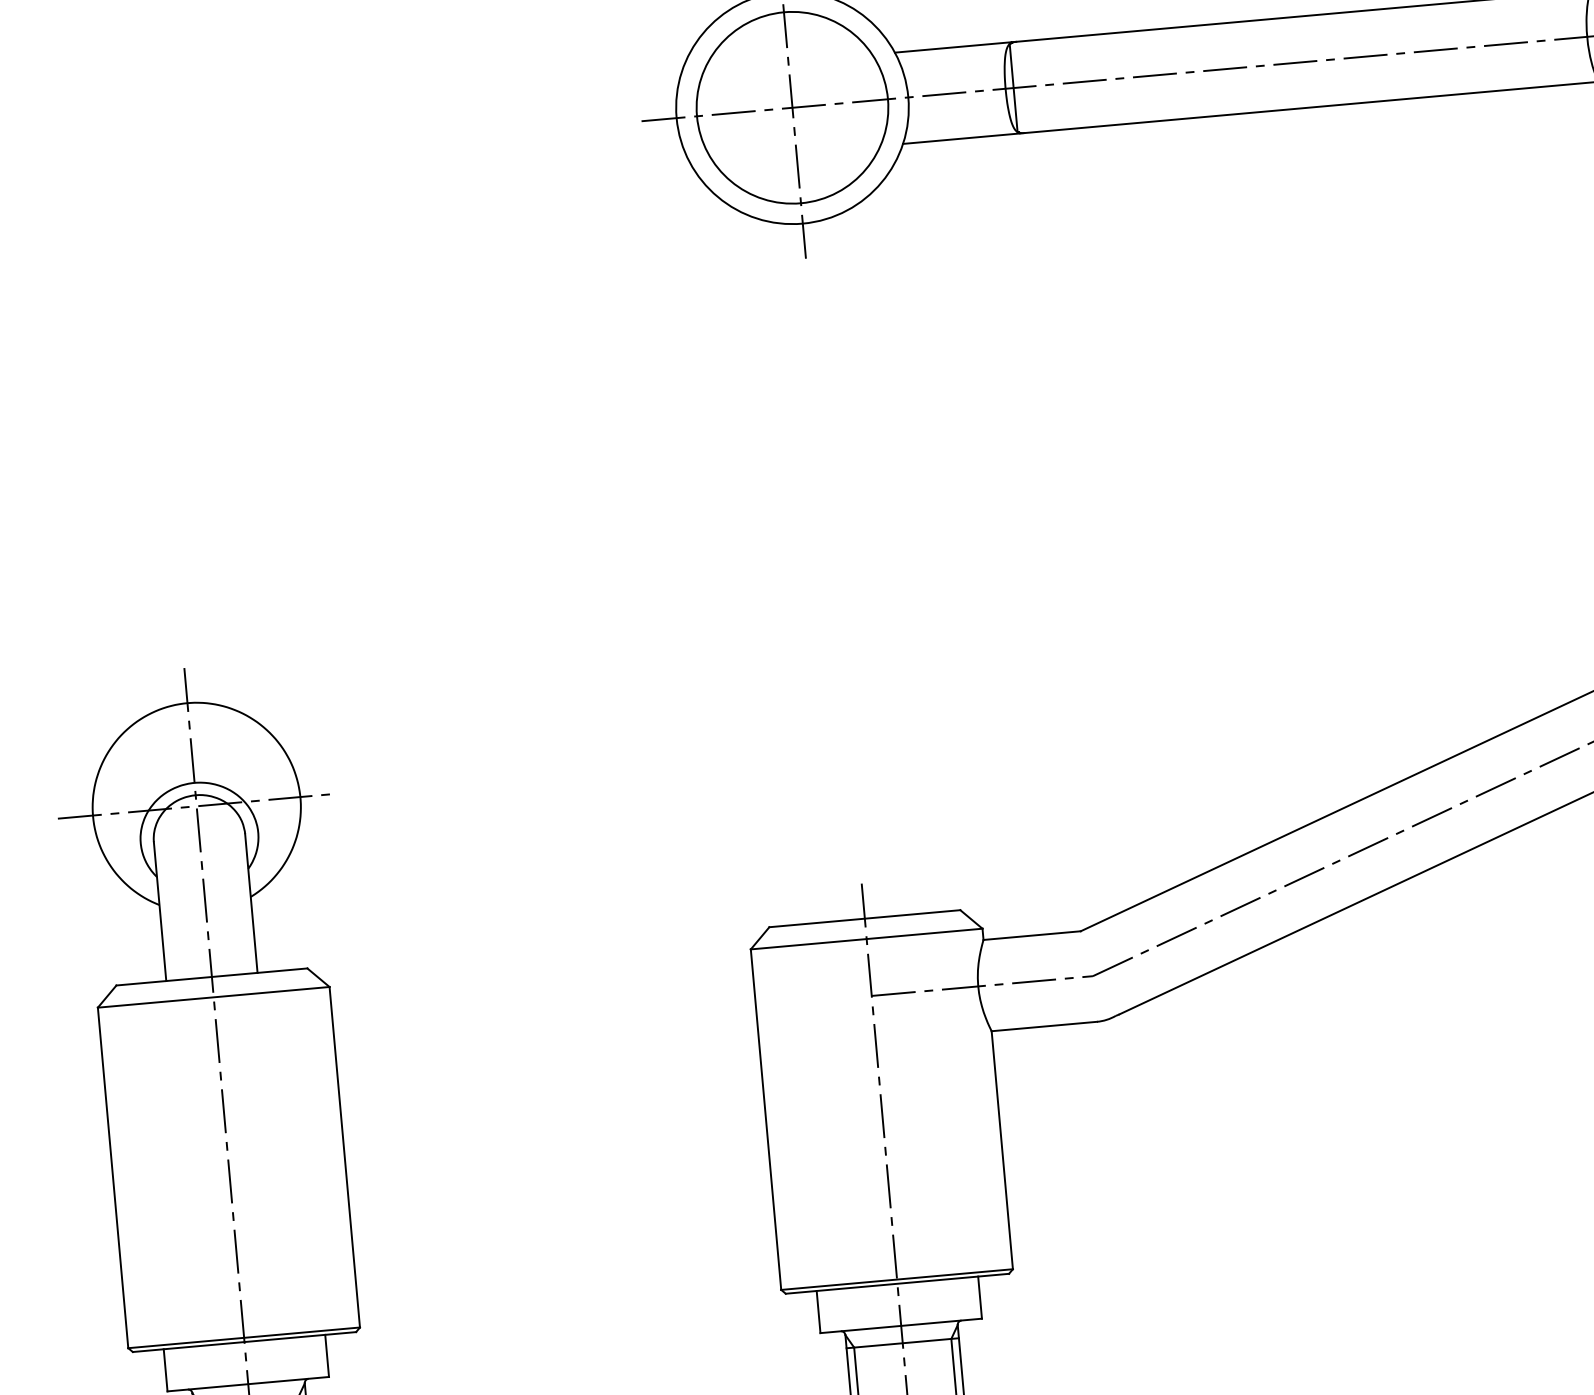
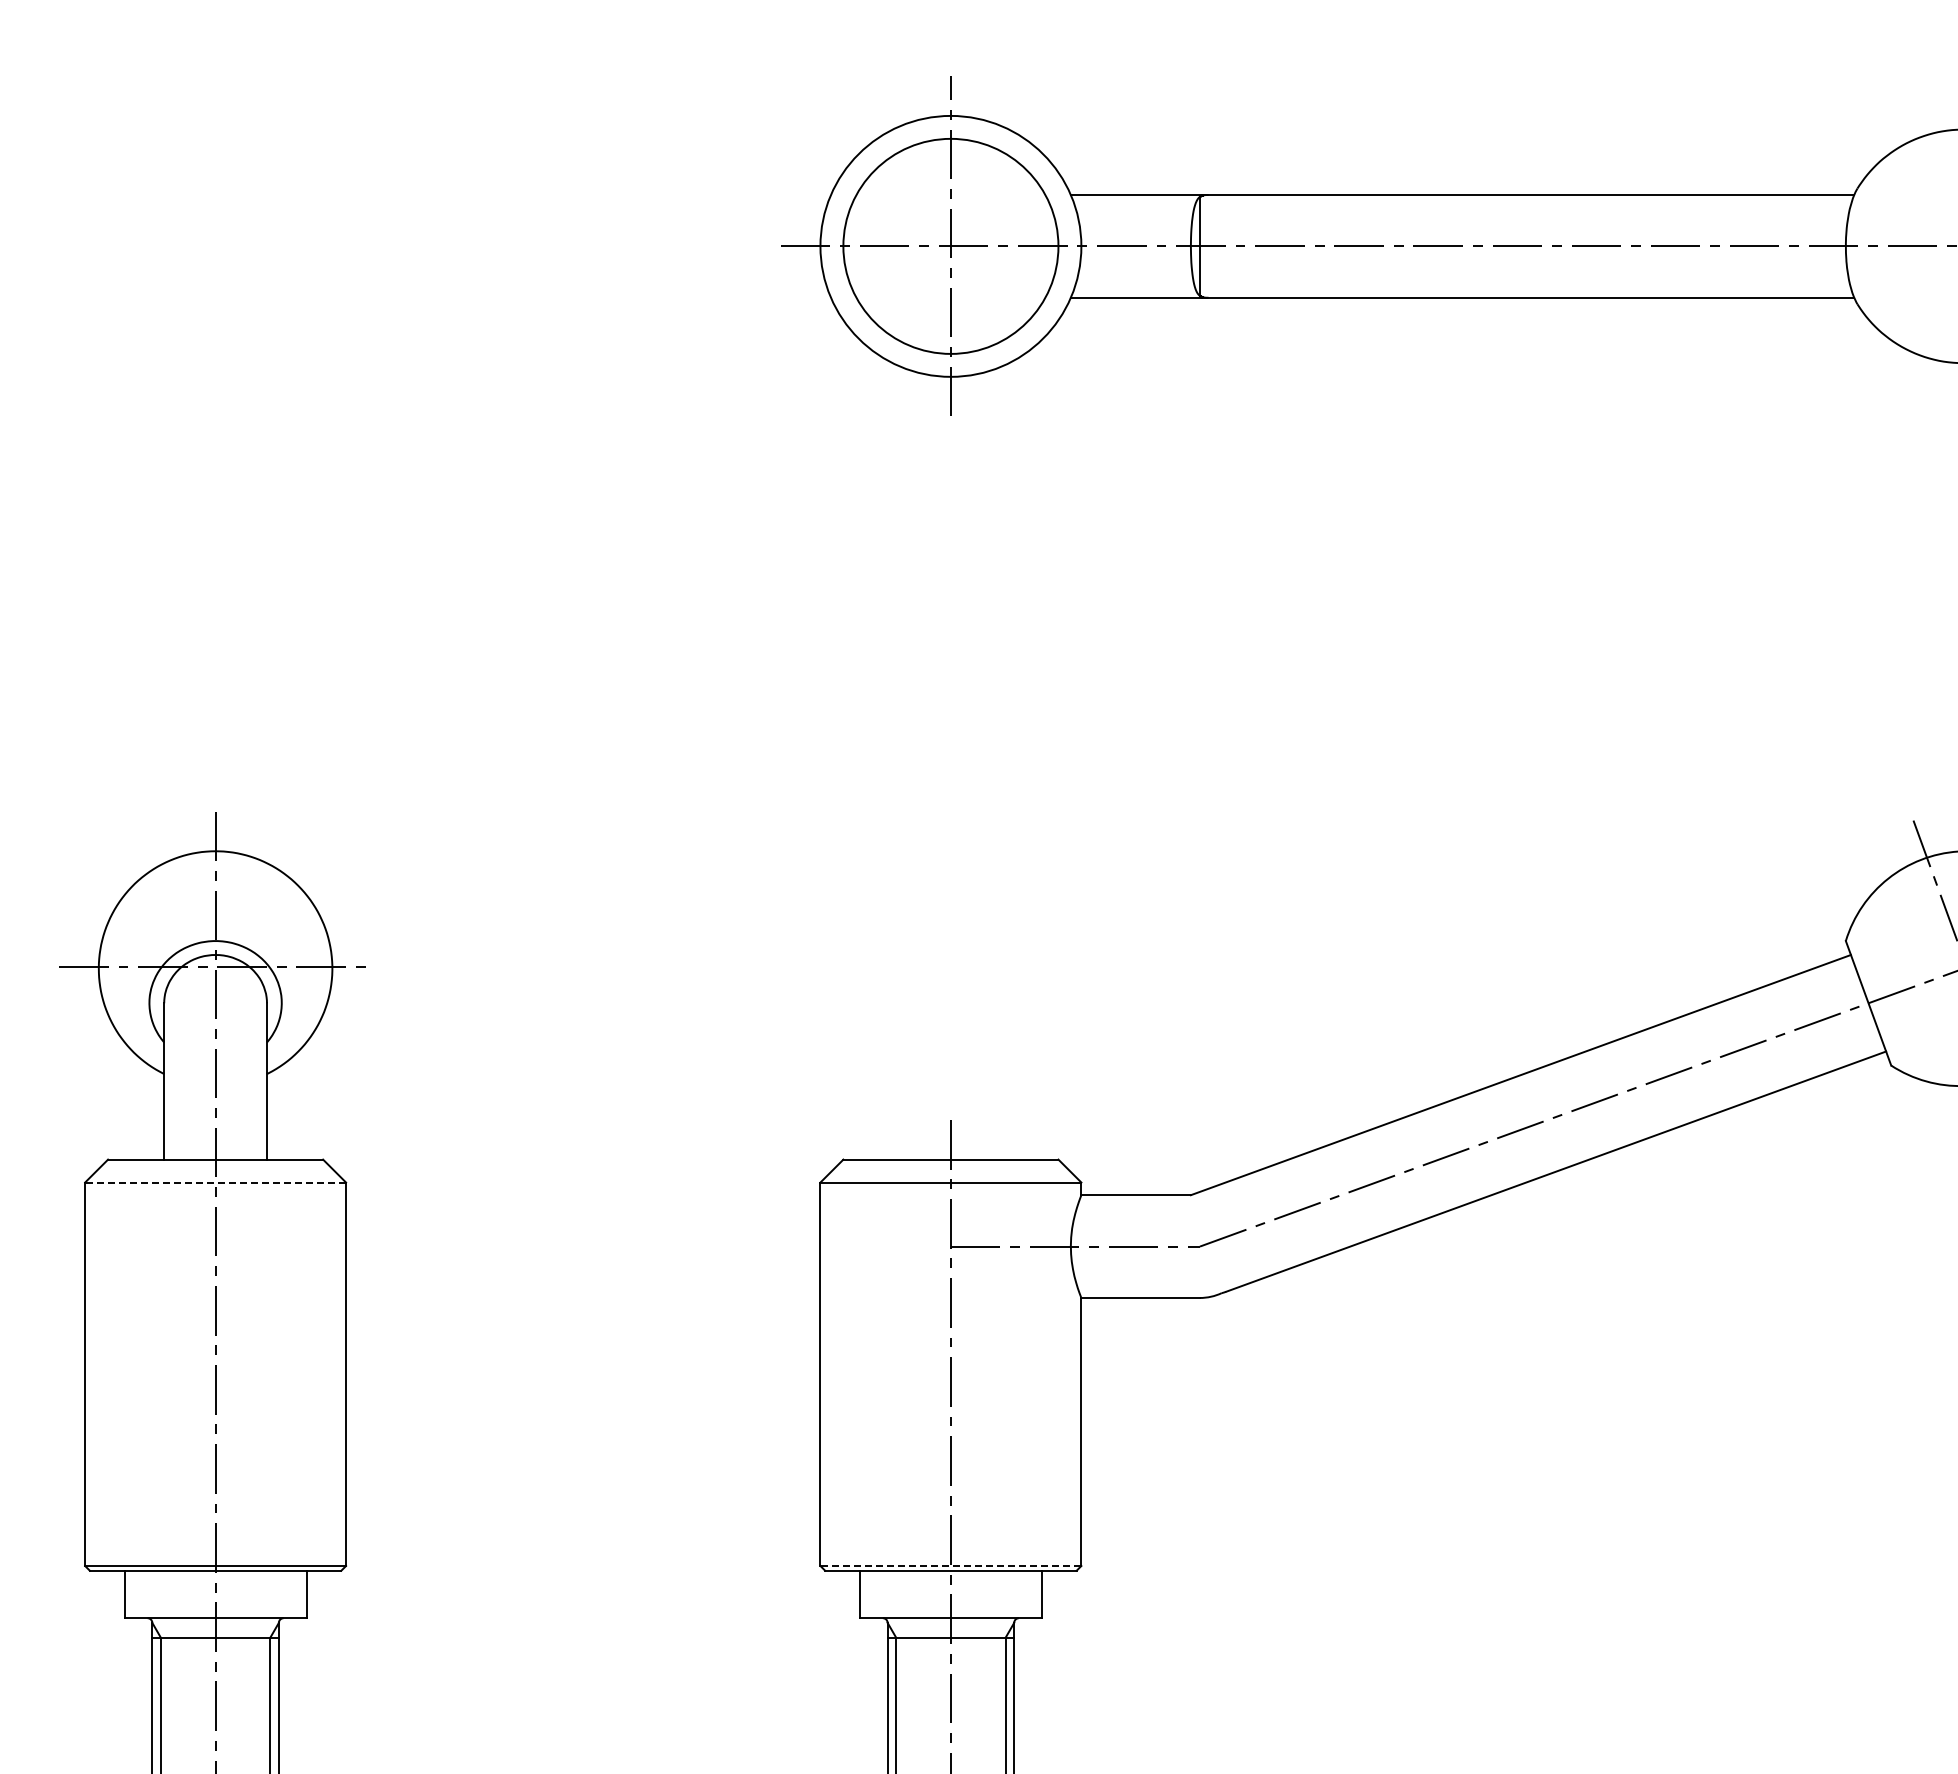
line: (213, 997) -> (215, 1182), solid -> dashed
line: (896, 1280) -> (950, 1566), solid -> dashed

